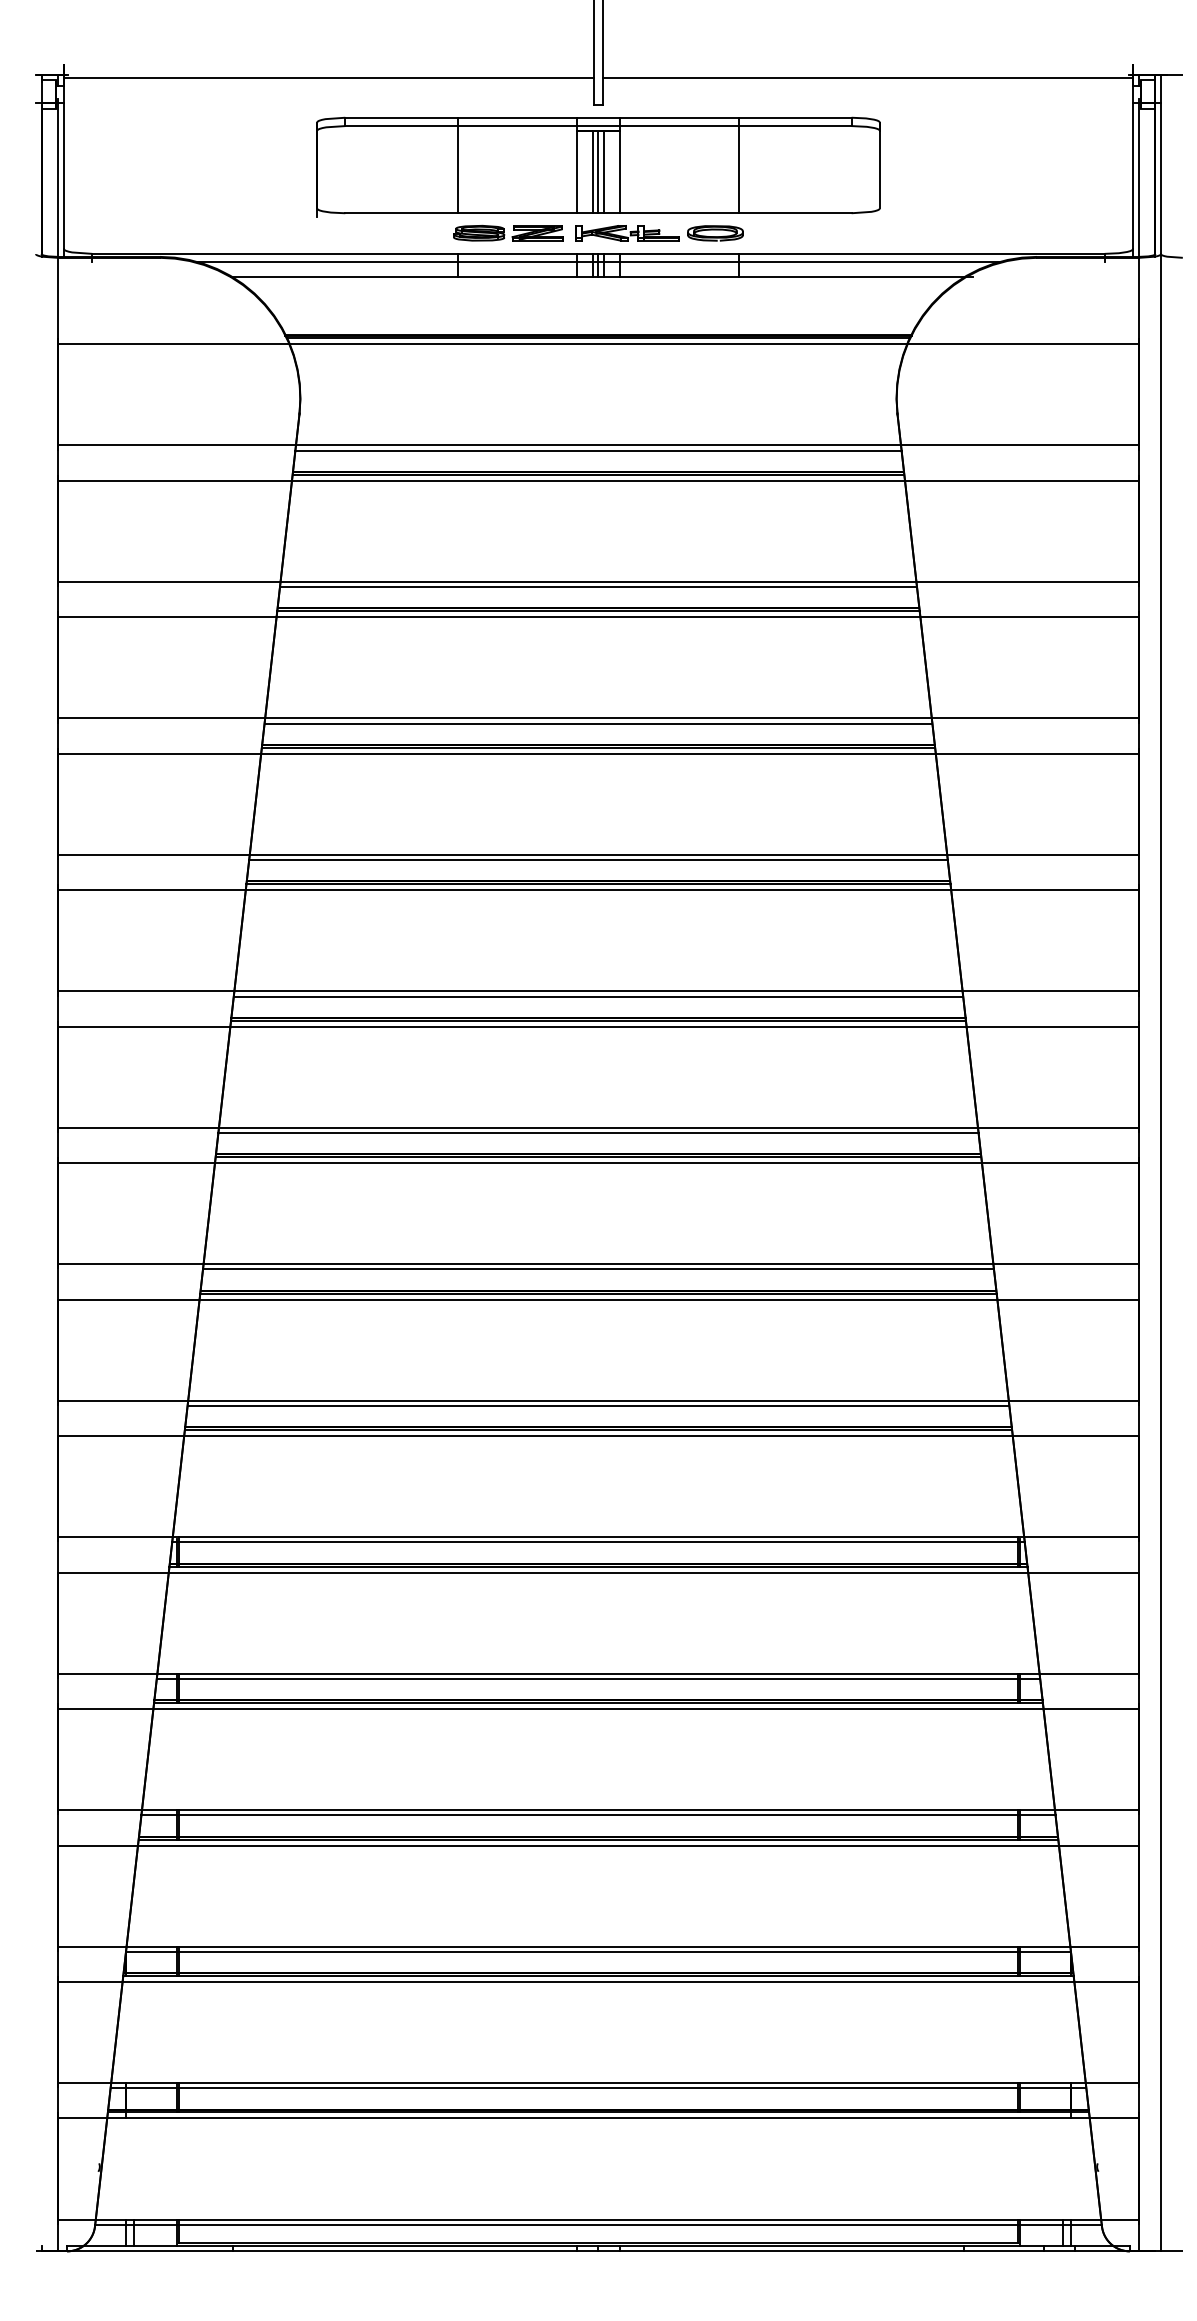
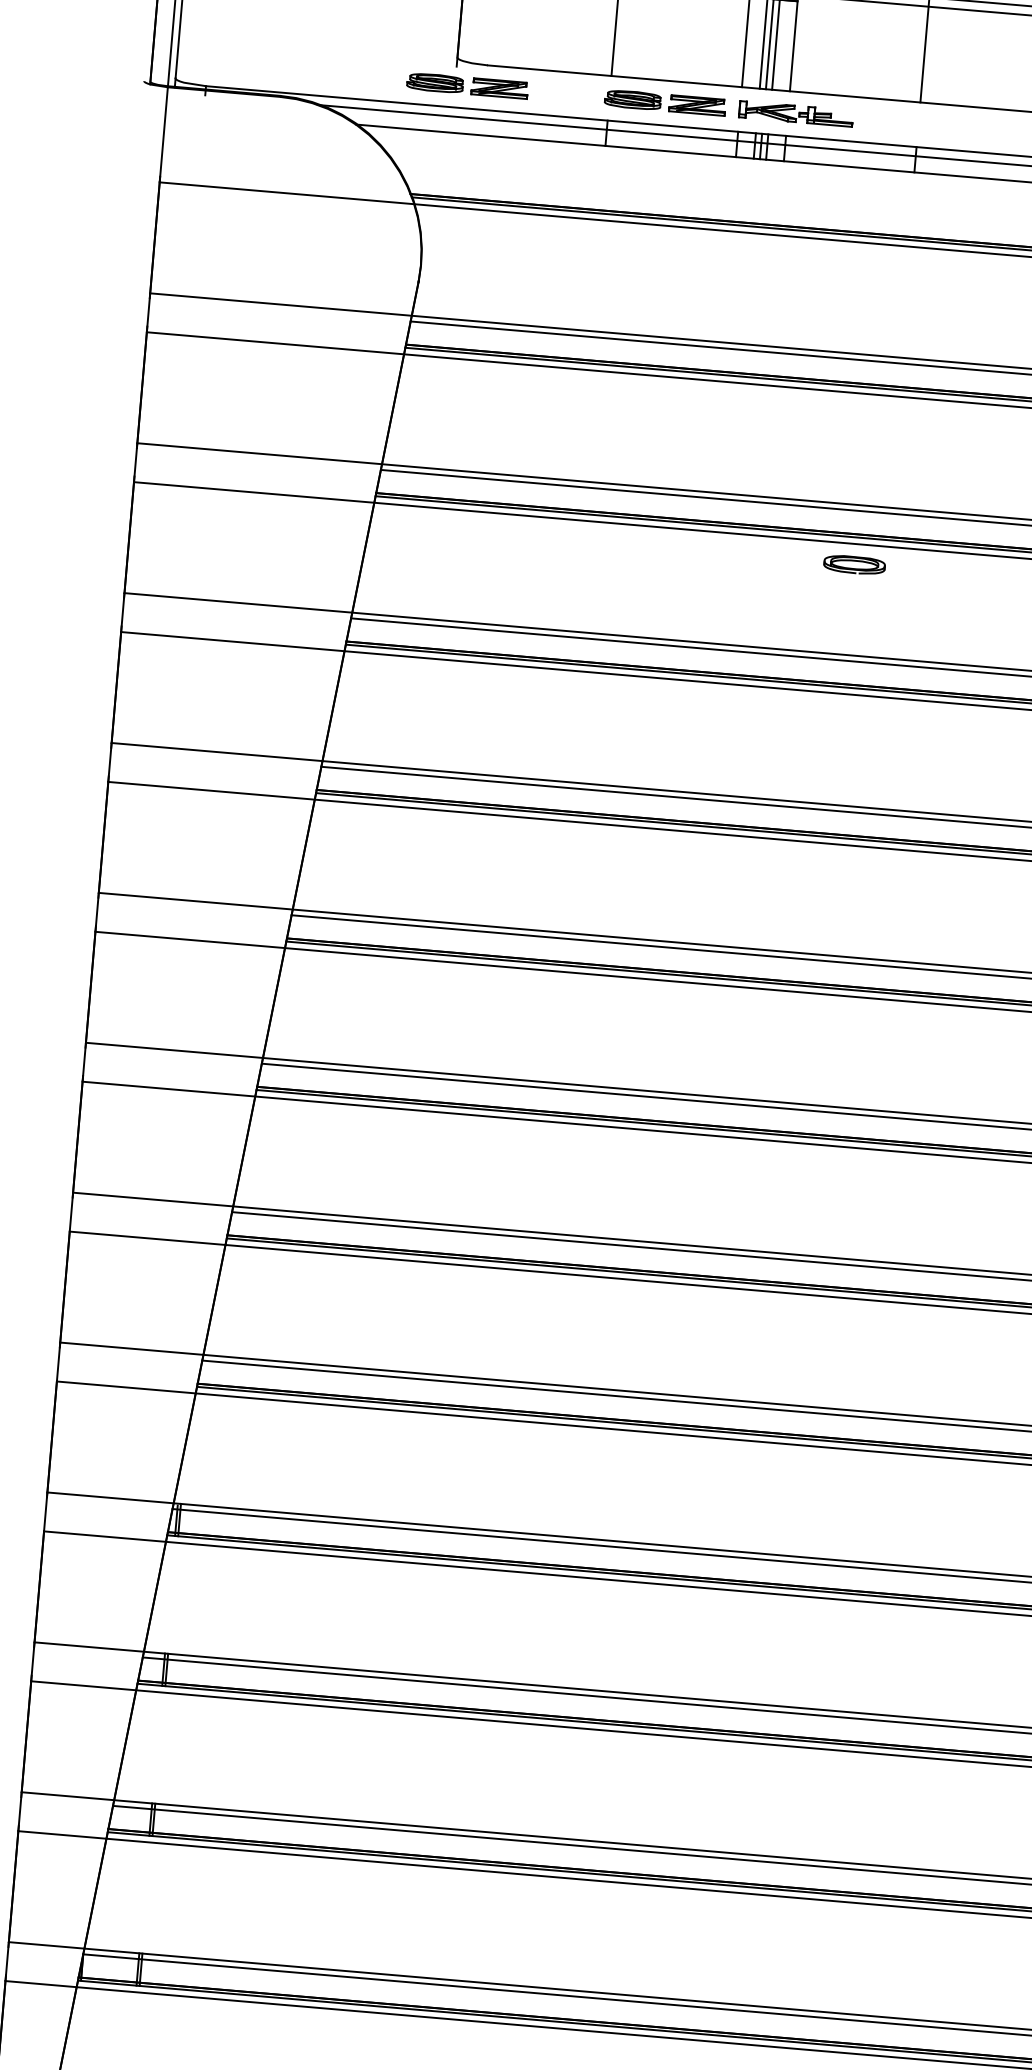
part: (328, 232) -> (467, 84), added
part: (715, 233) -> (854, 565), moved

